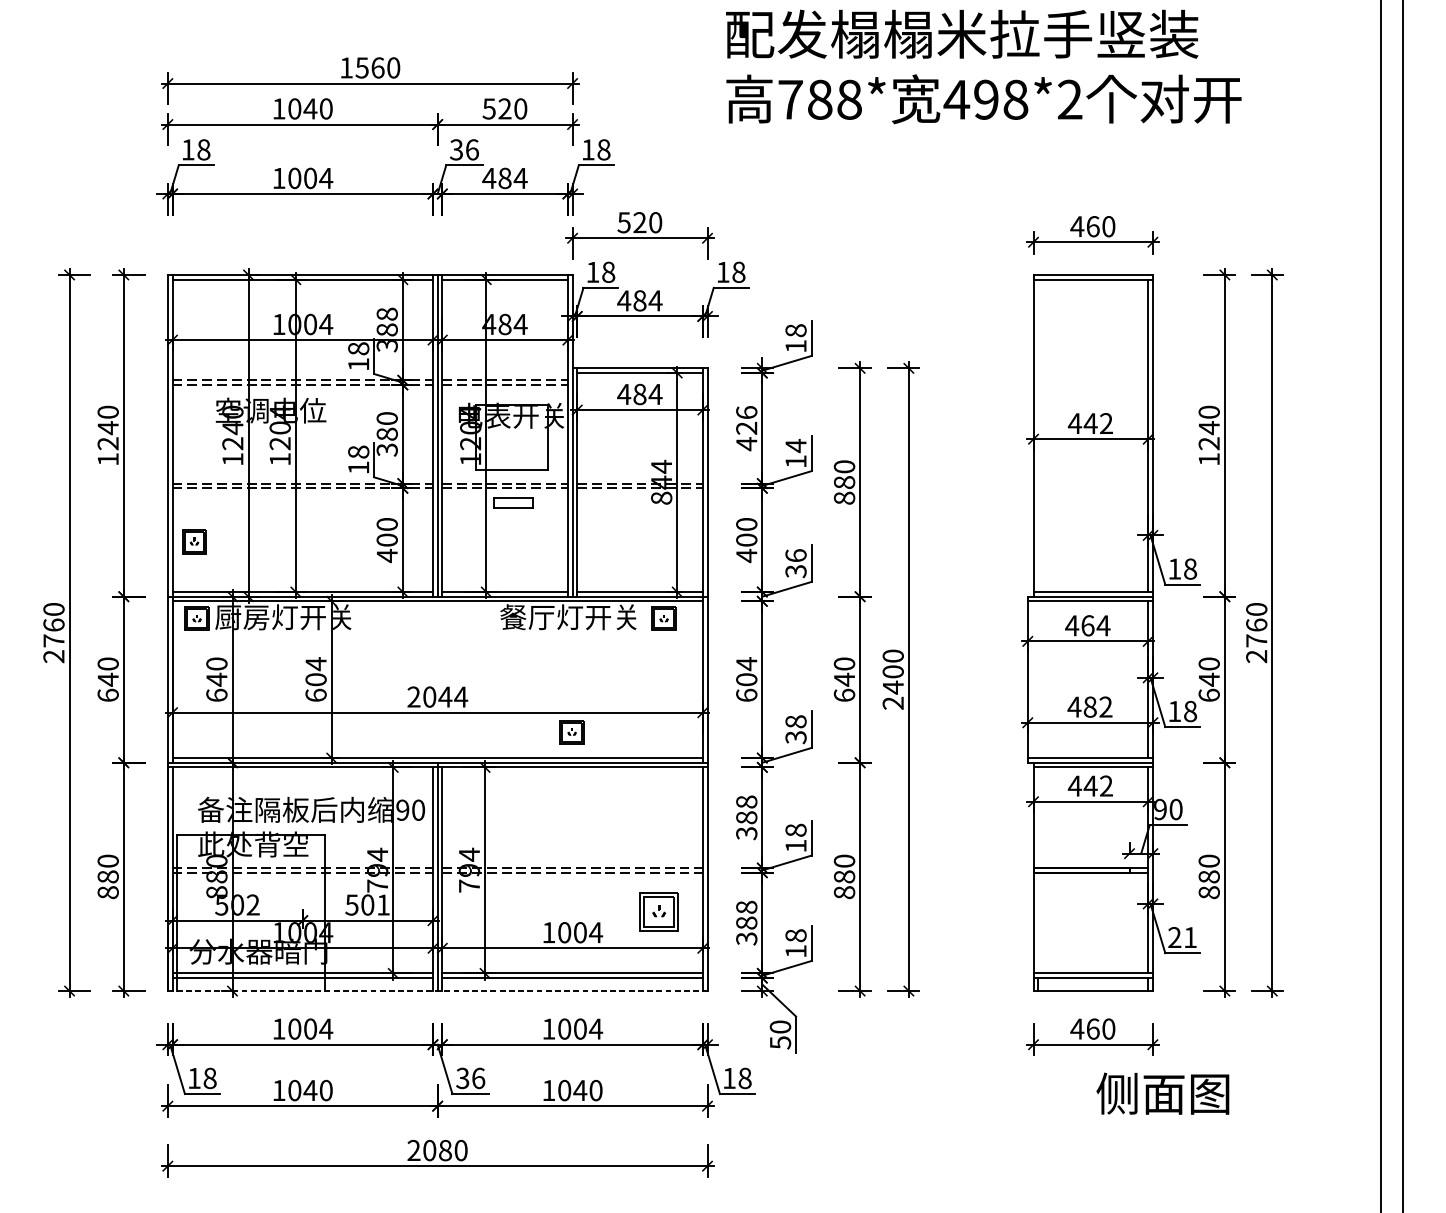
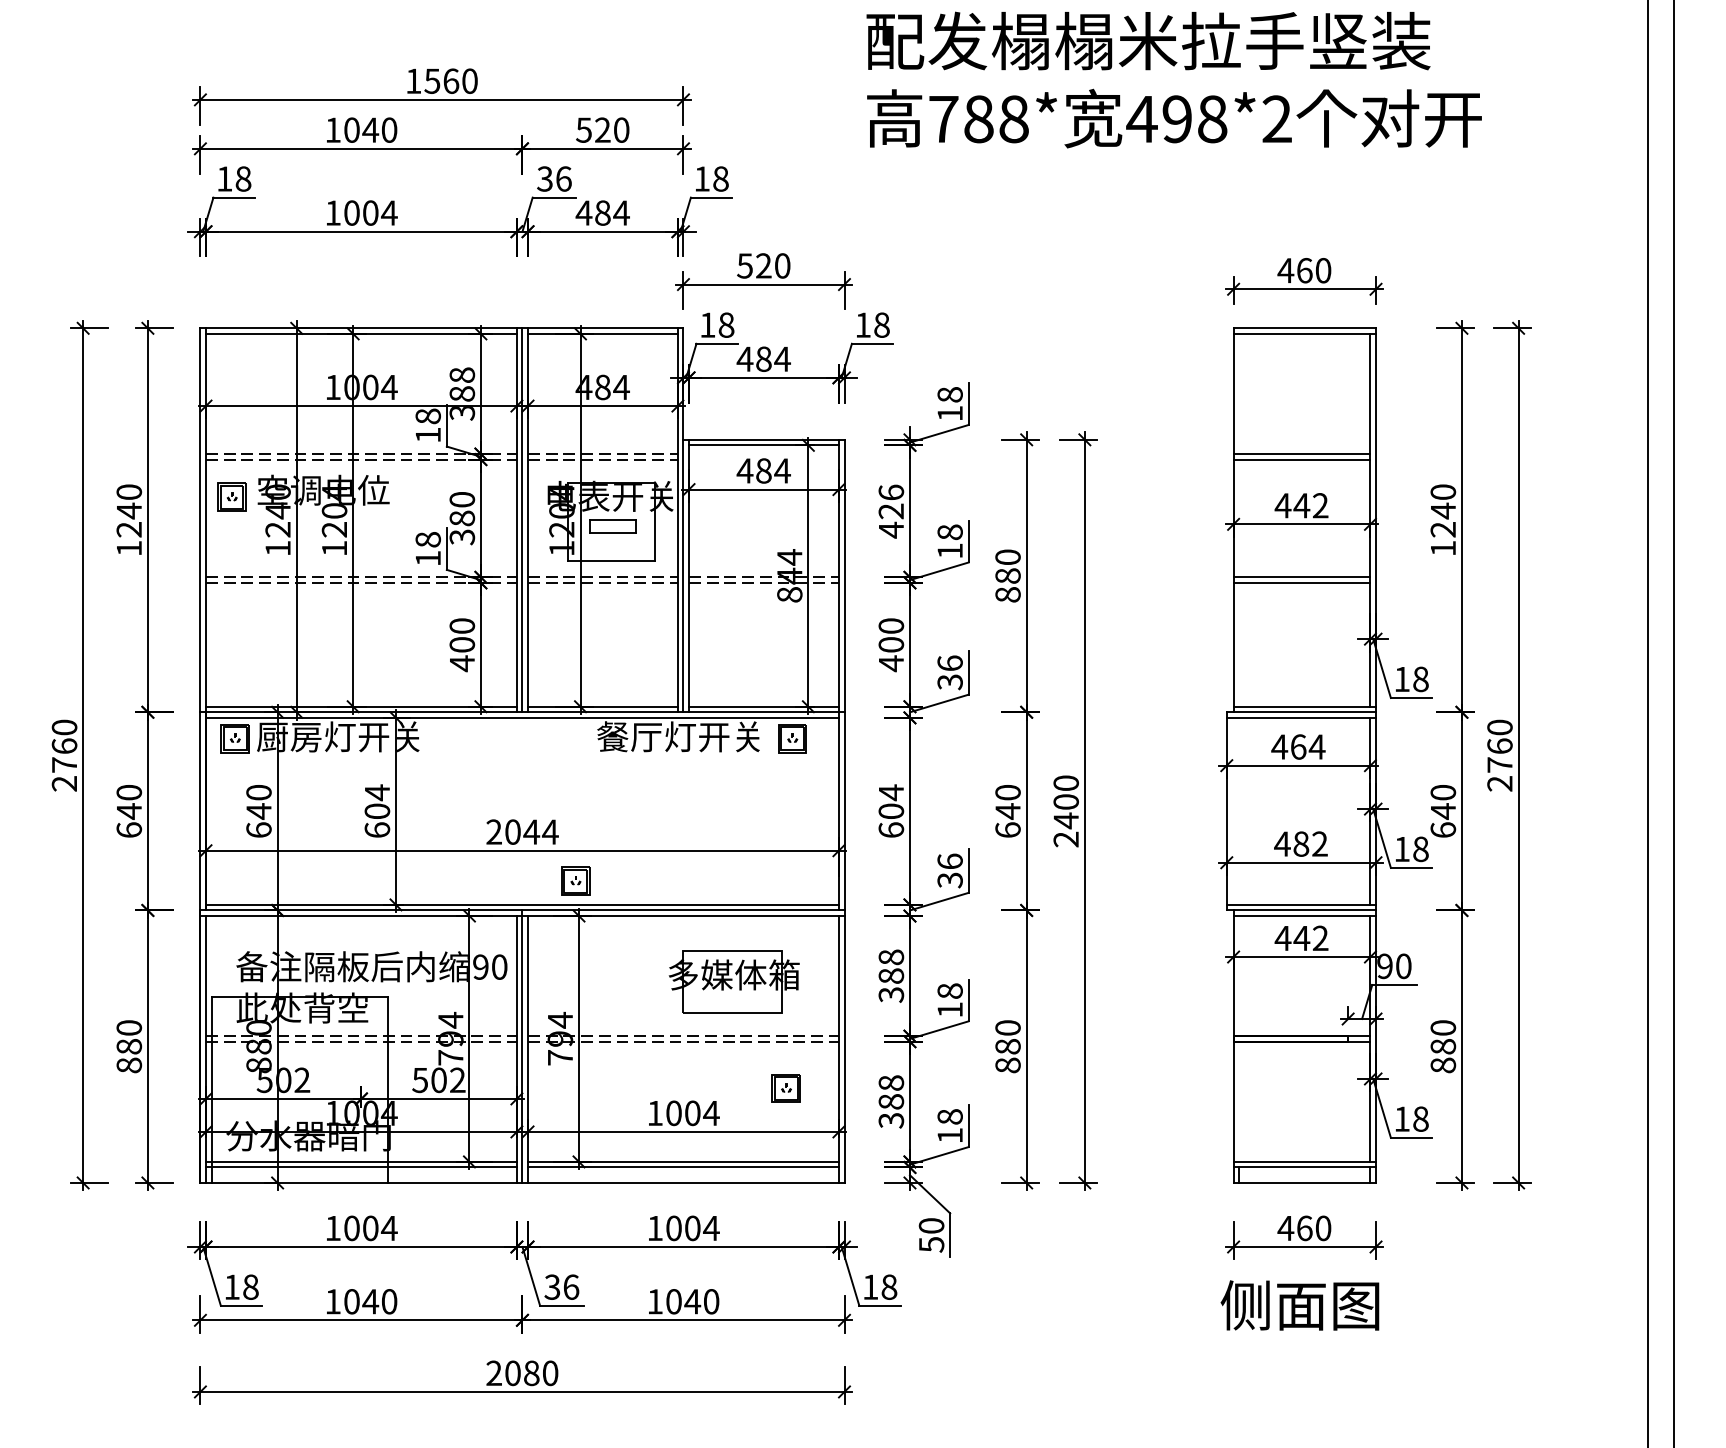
line: (1090, 380) -> (1301, 454), added
line: (1090, 384) -> (1301, 459), added
text: (795, 446) -> (949, 532), 14 -> 18
line: (1090, 483) -> (1301, 577), added
line: (1090, 487) -> (1301, 582), added
part: (513, 503) -> (612, 526), moved
part: (193, 541) -> (231, 496), moved
text: (795, 721) -> (949, 861), 38 -> 36
part: (571, 731) -> (575, 880), moved
part: (614, 822) -> (733, 981), added
text: (383, 904) -> (457, 1079), 501 -> 502
part: (658, 911) -> (785, 1088), size x0.62
text: (1182, 937) -> (1411, 1118), 21 -> 18
line: (437, 990) -> (522, 1182), dashed -> solid
text: (1162, 1093) -> (1299, 1305), moved

